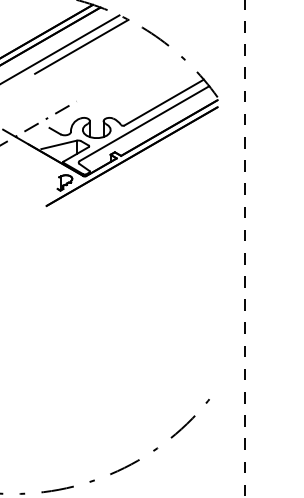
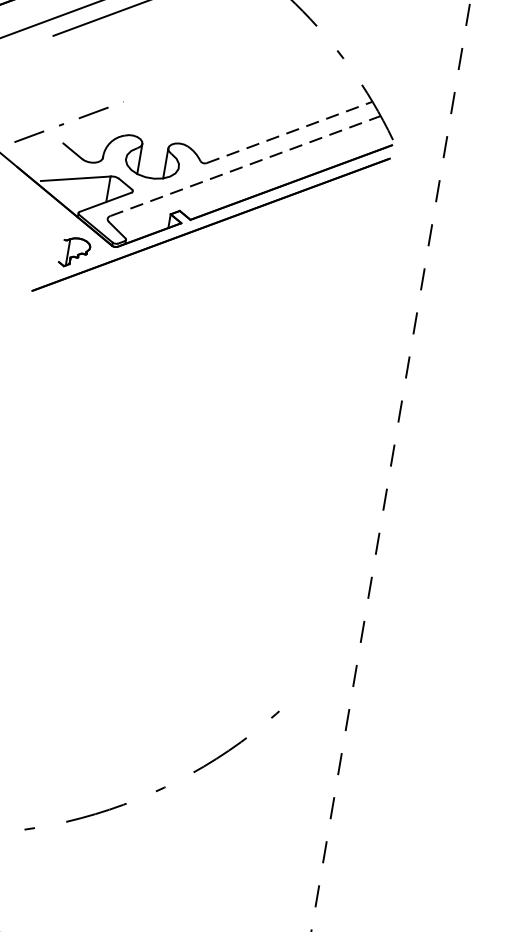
line: (164, 102) -> (290, 132), solid -> dashed
line: (144, 123) -> (245, 165), solid -> dashed

